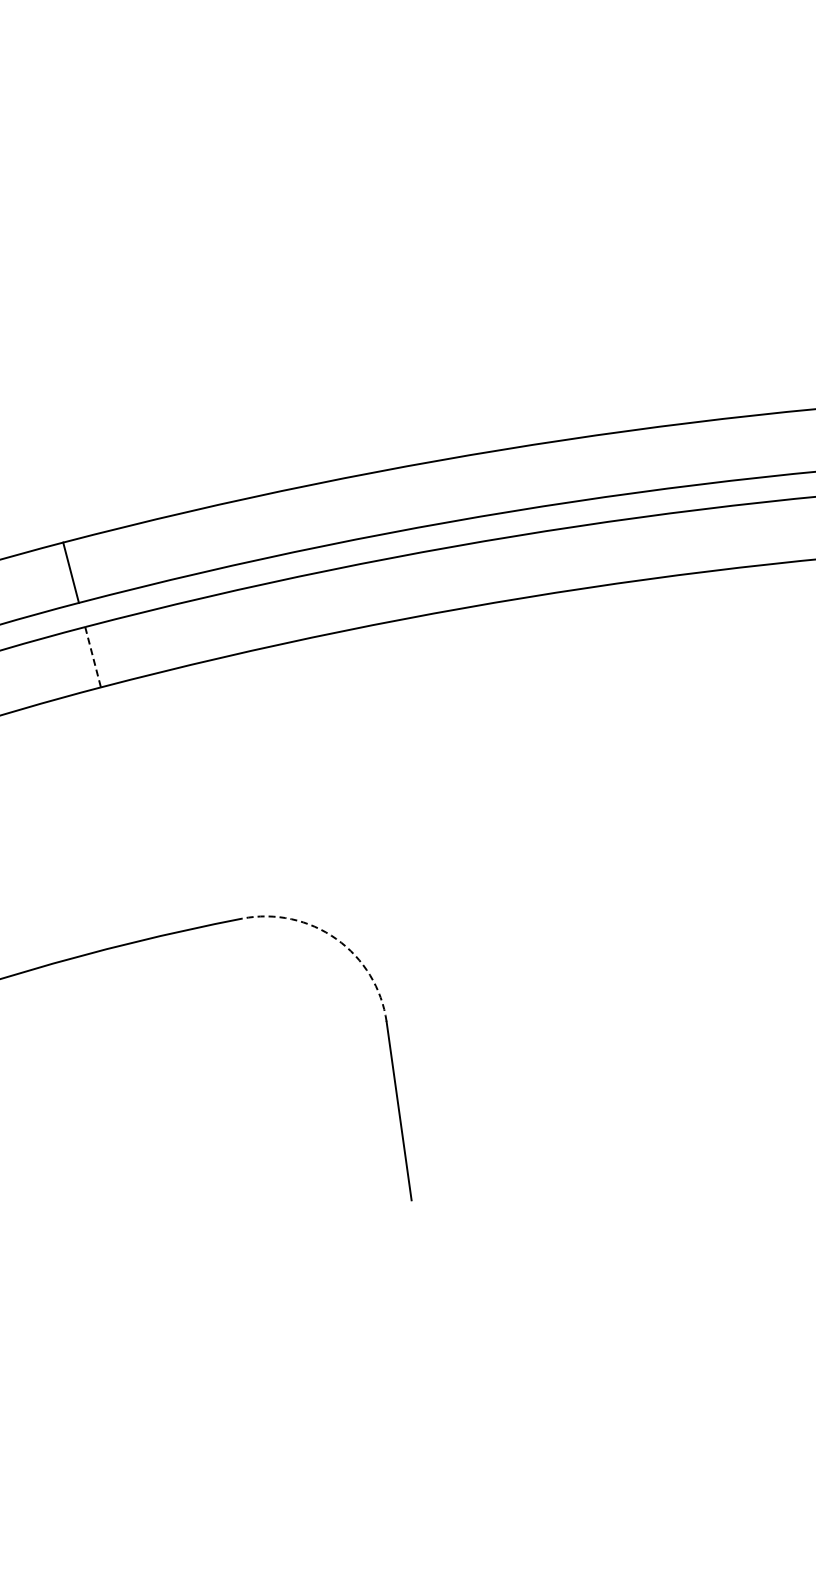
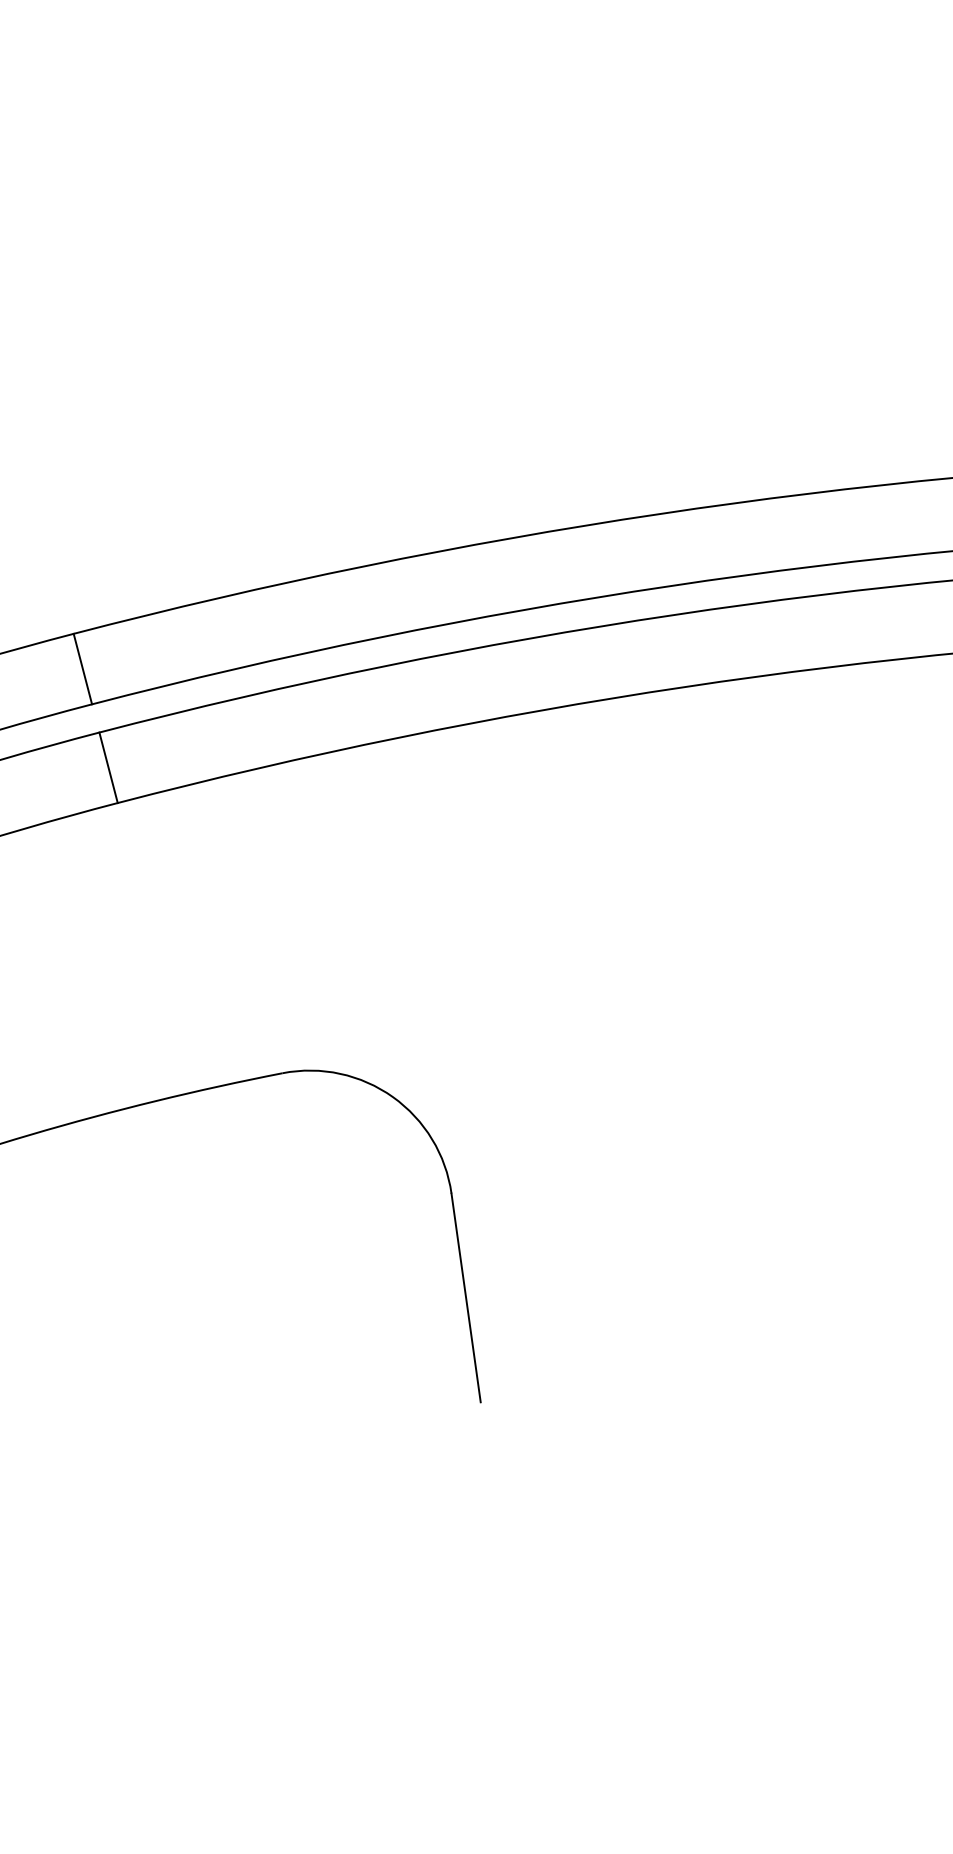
line: (93, 657) -> (109, 768), dashed -> solid
arc: (336, 939) -> (392, 1097), dashed -> solid

